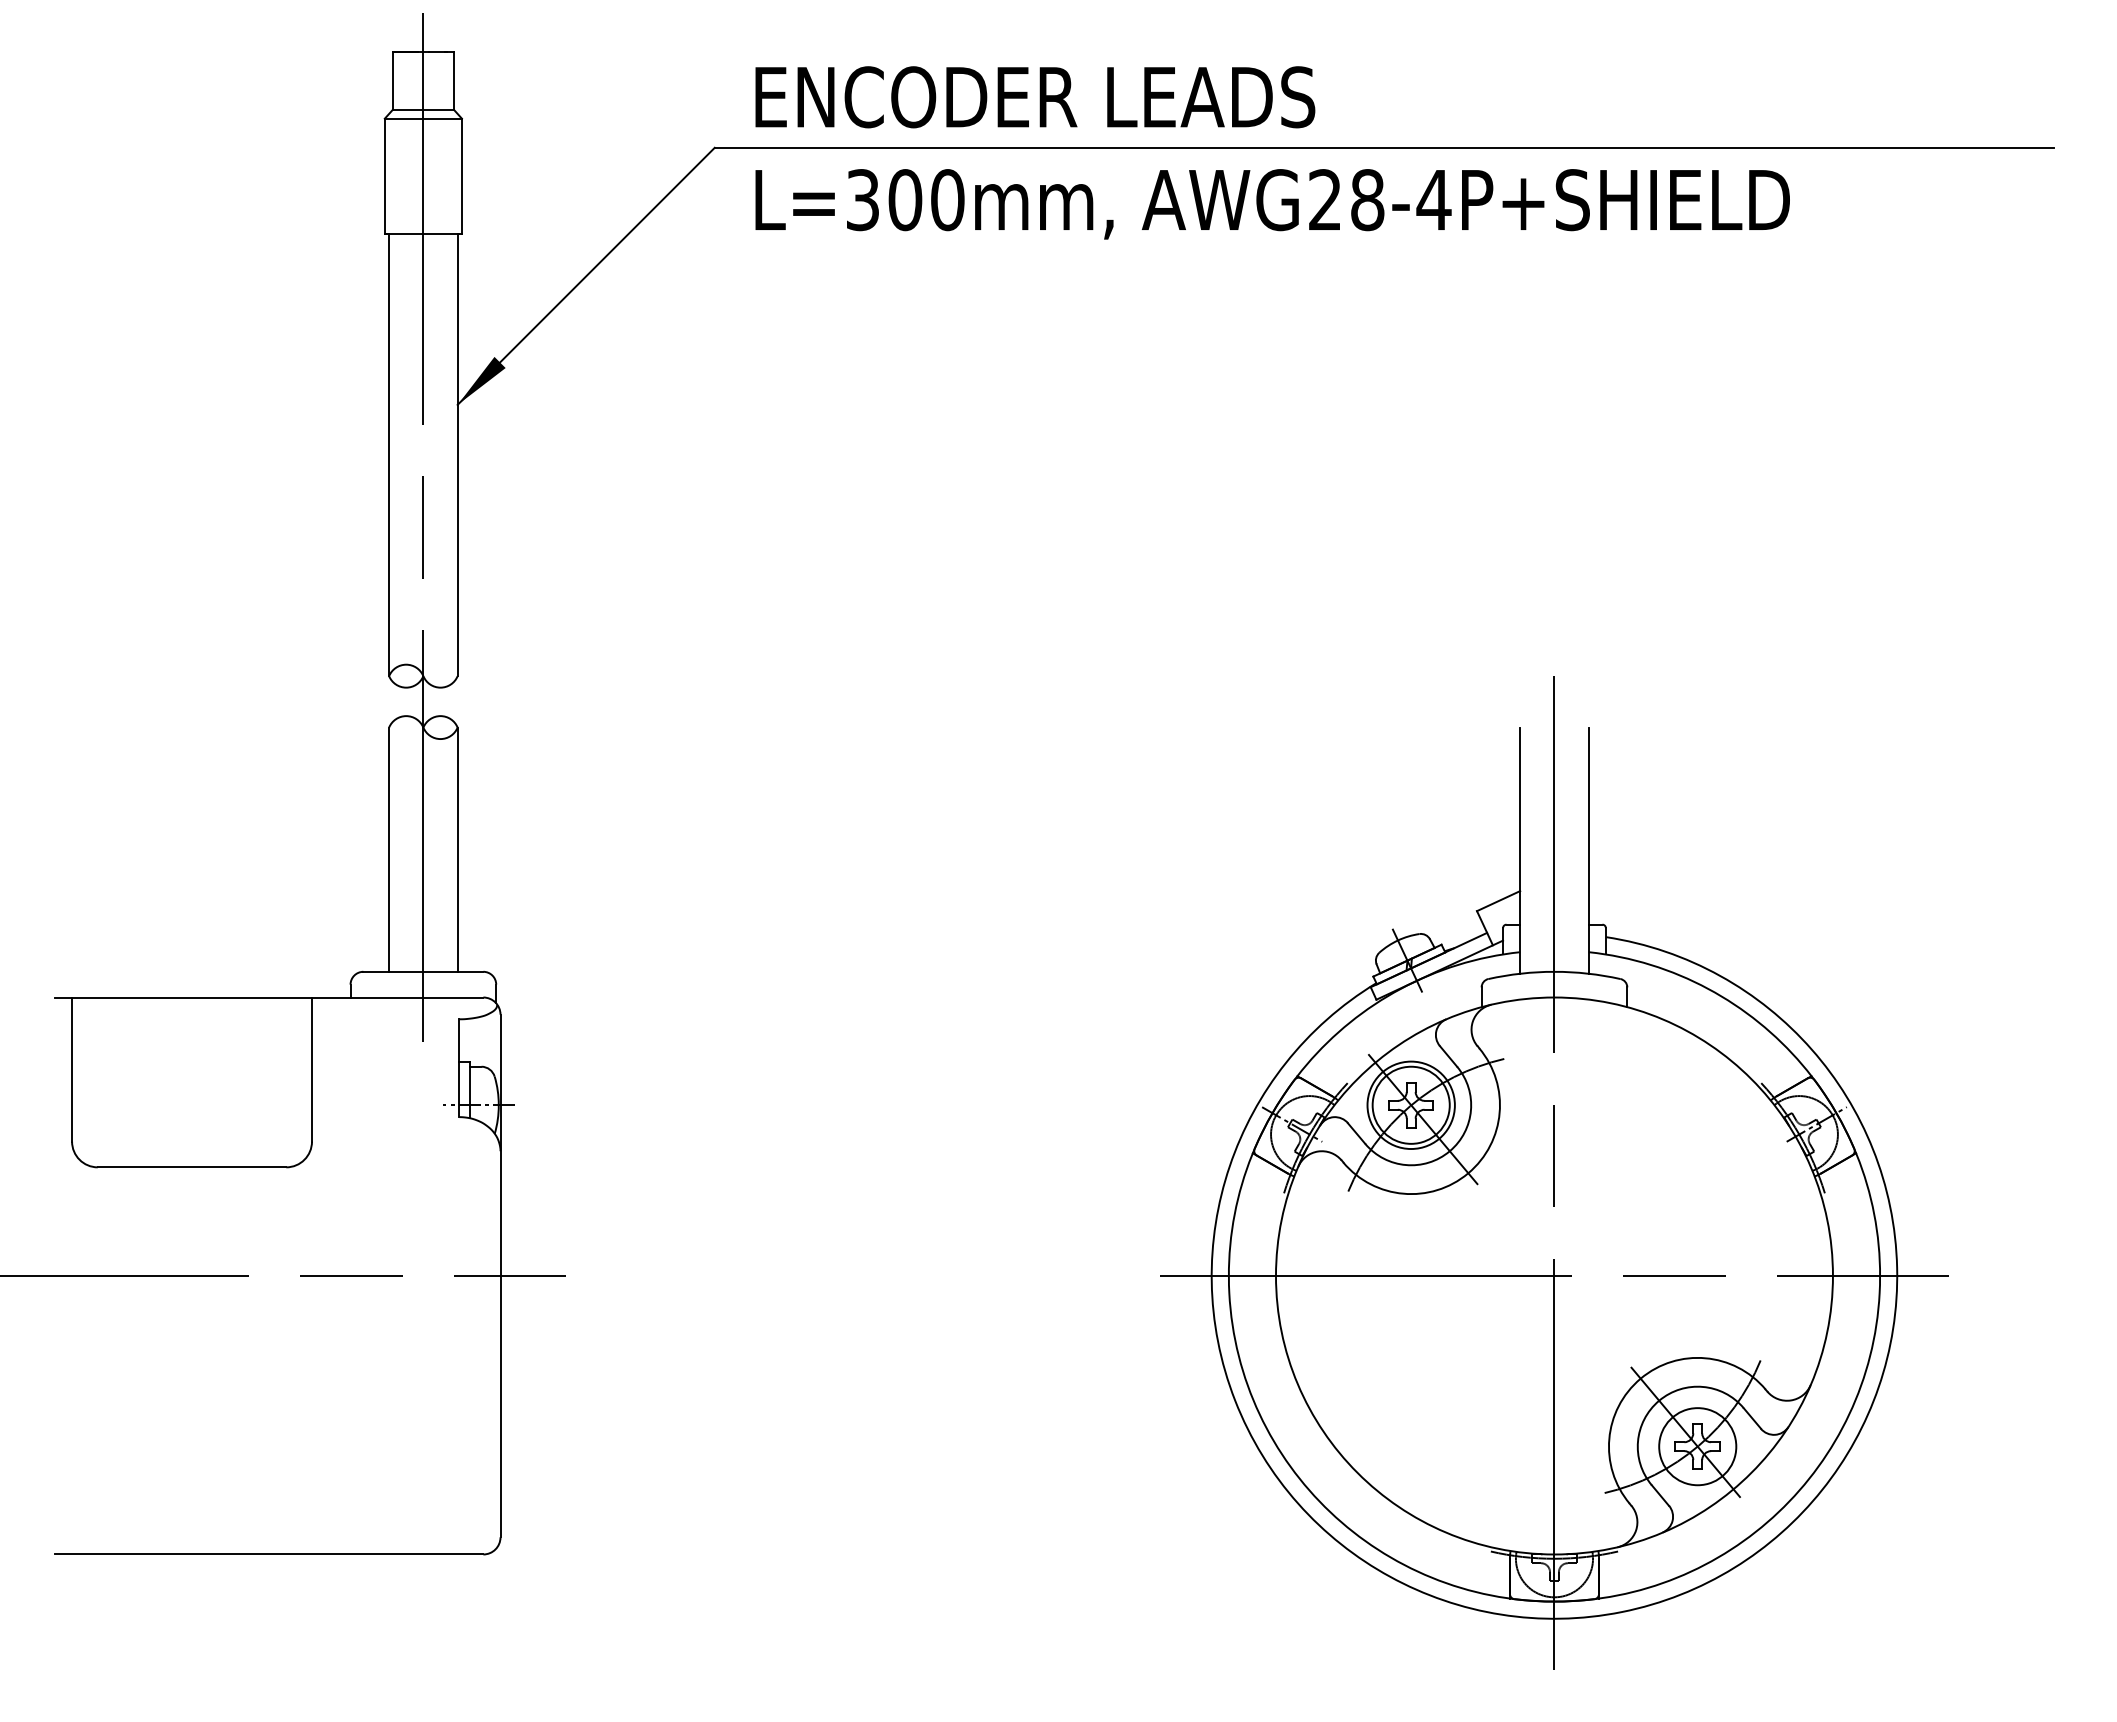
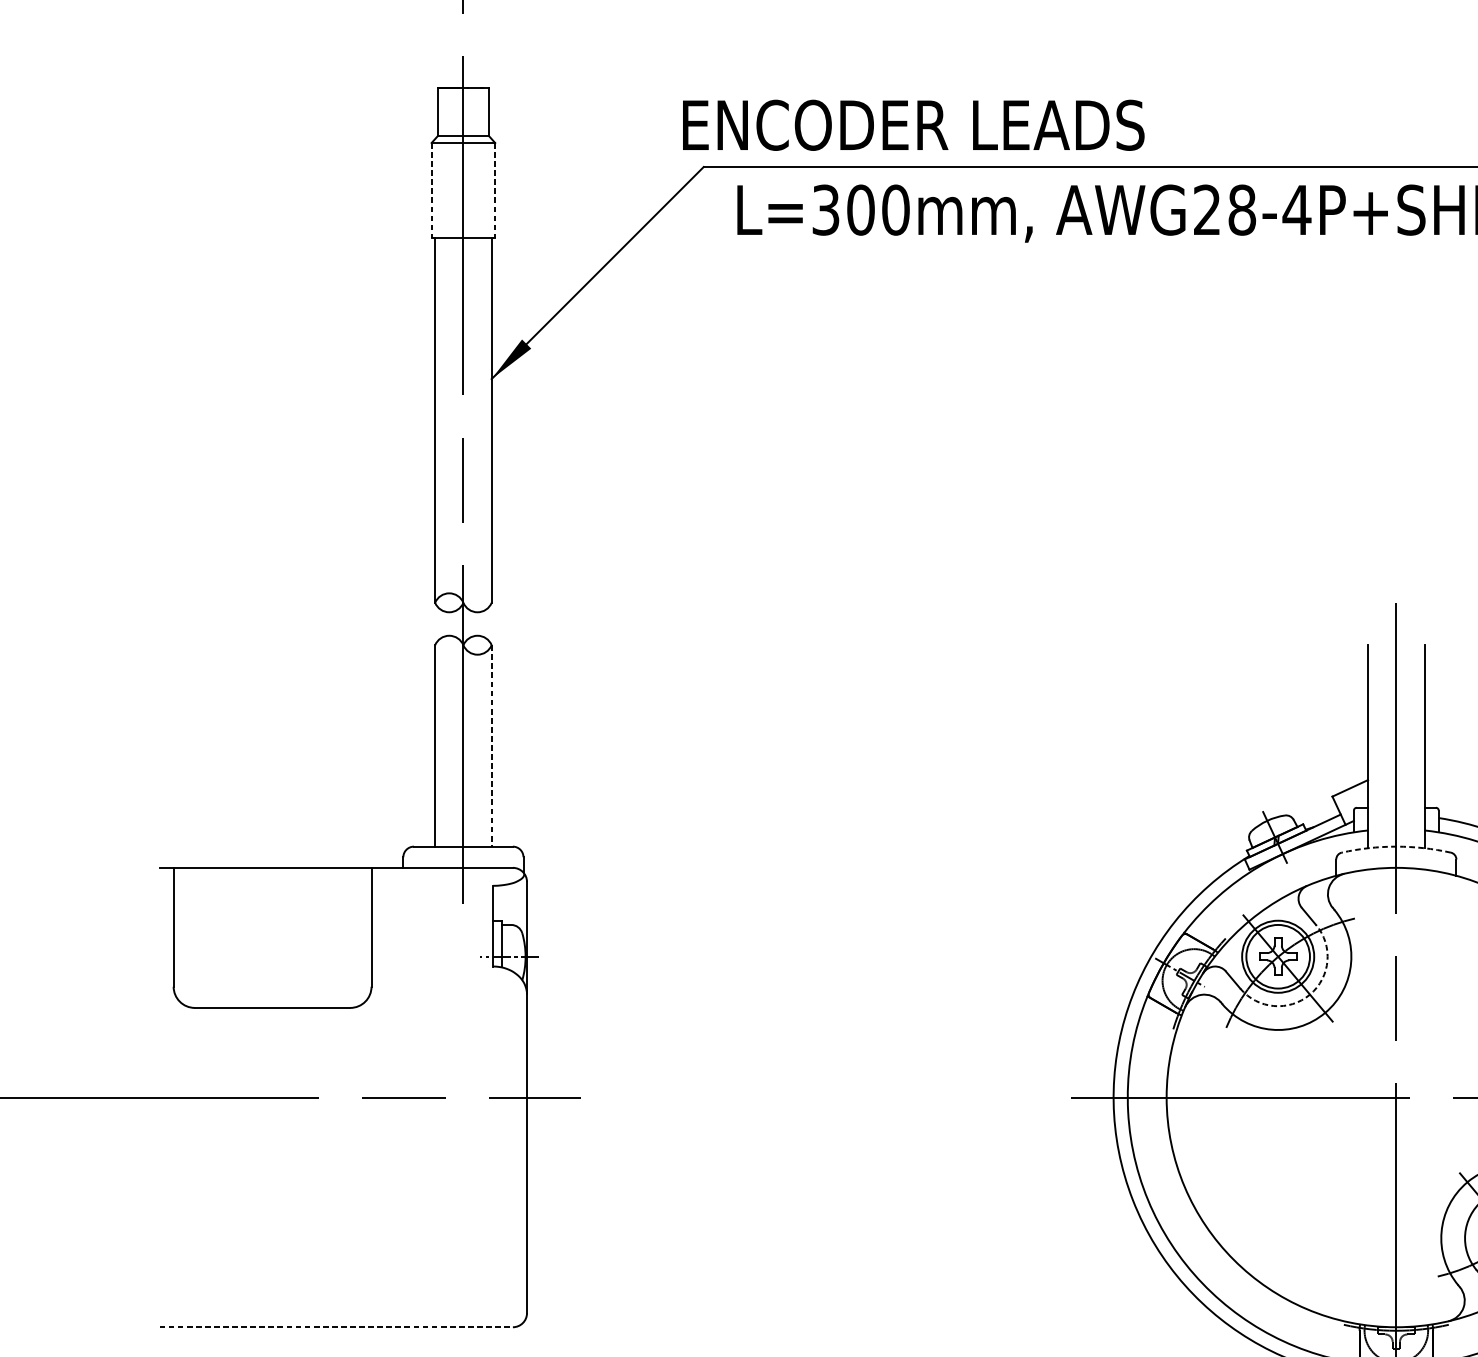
text: (1035, 97) -> (913, 125), moved
line: (384, 176) -> (431, 190), solid -> dashed
line: (461, 176) -> (494, 190), solid -> dashed
line: (457, 850) -> (491, 746), solid -> dashed
arc: (1554, 971) -> (1396, 846), solid -> dashed
arc: (1449, 1151) -> (1309, 994), solid -> dashed
line: (269, 1554) -> (336, 1327), solid -> dashed

